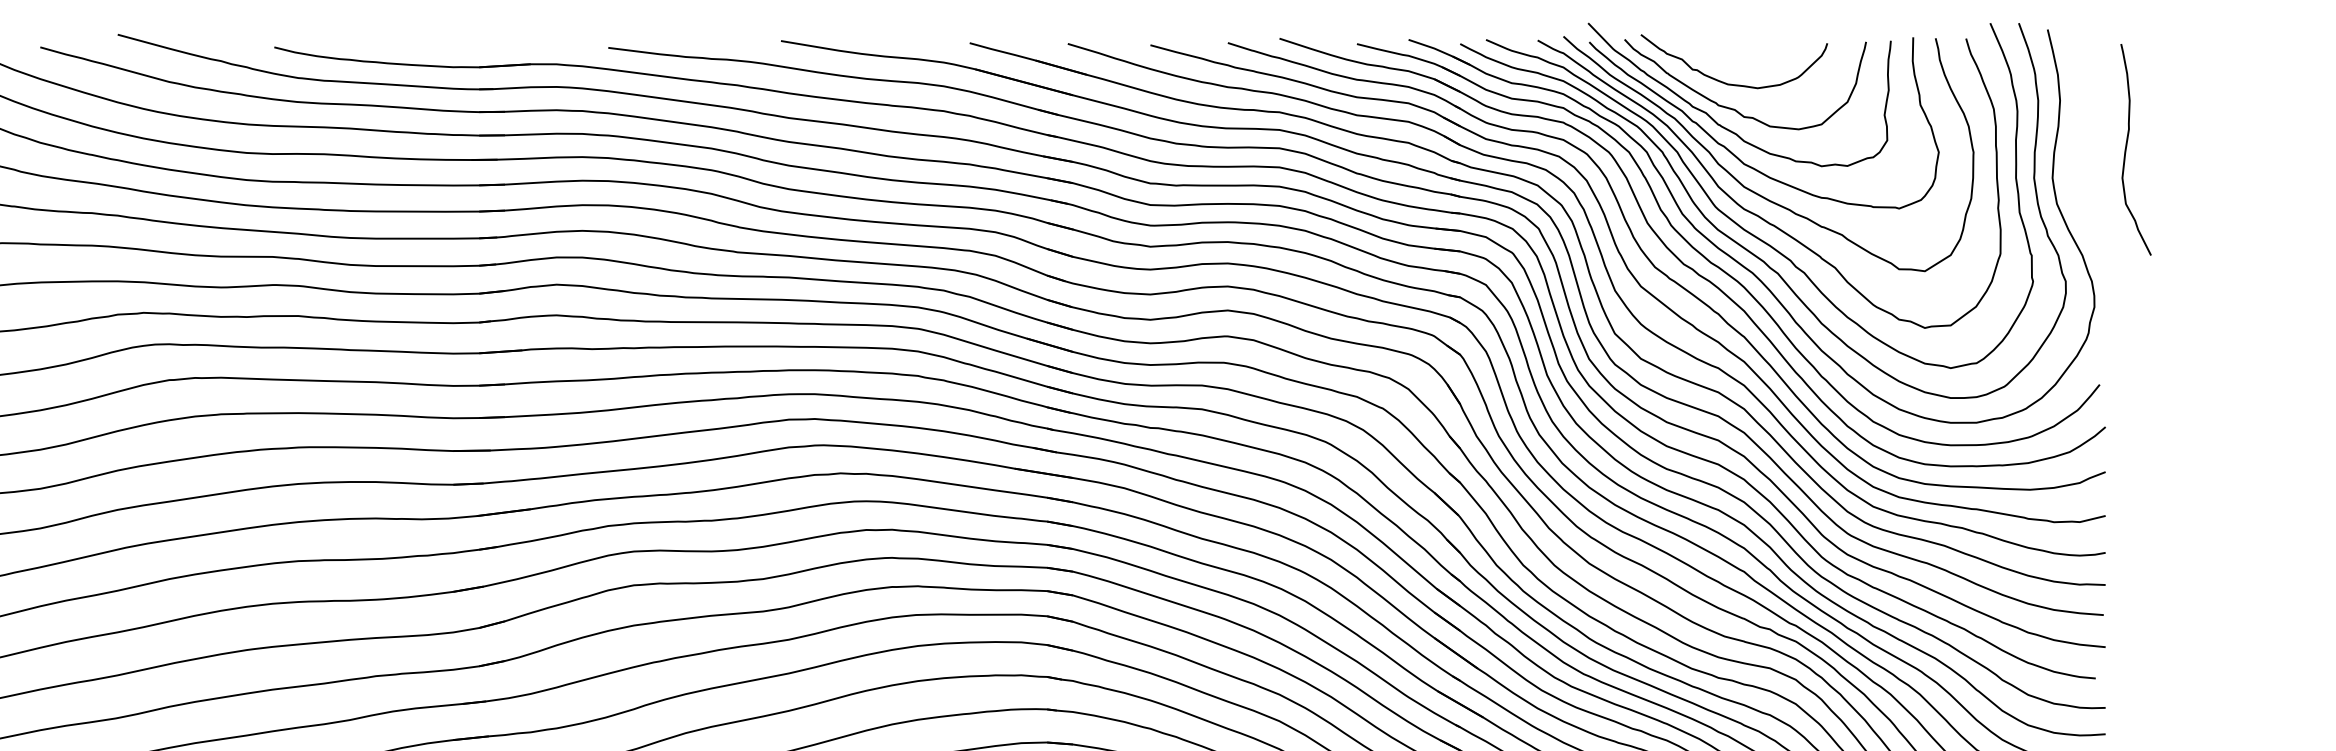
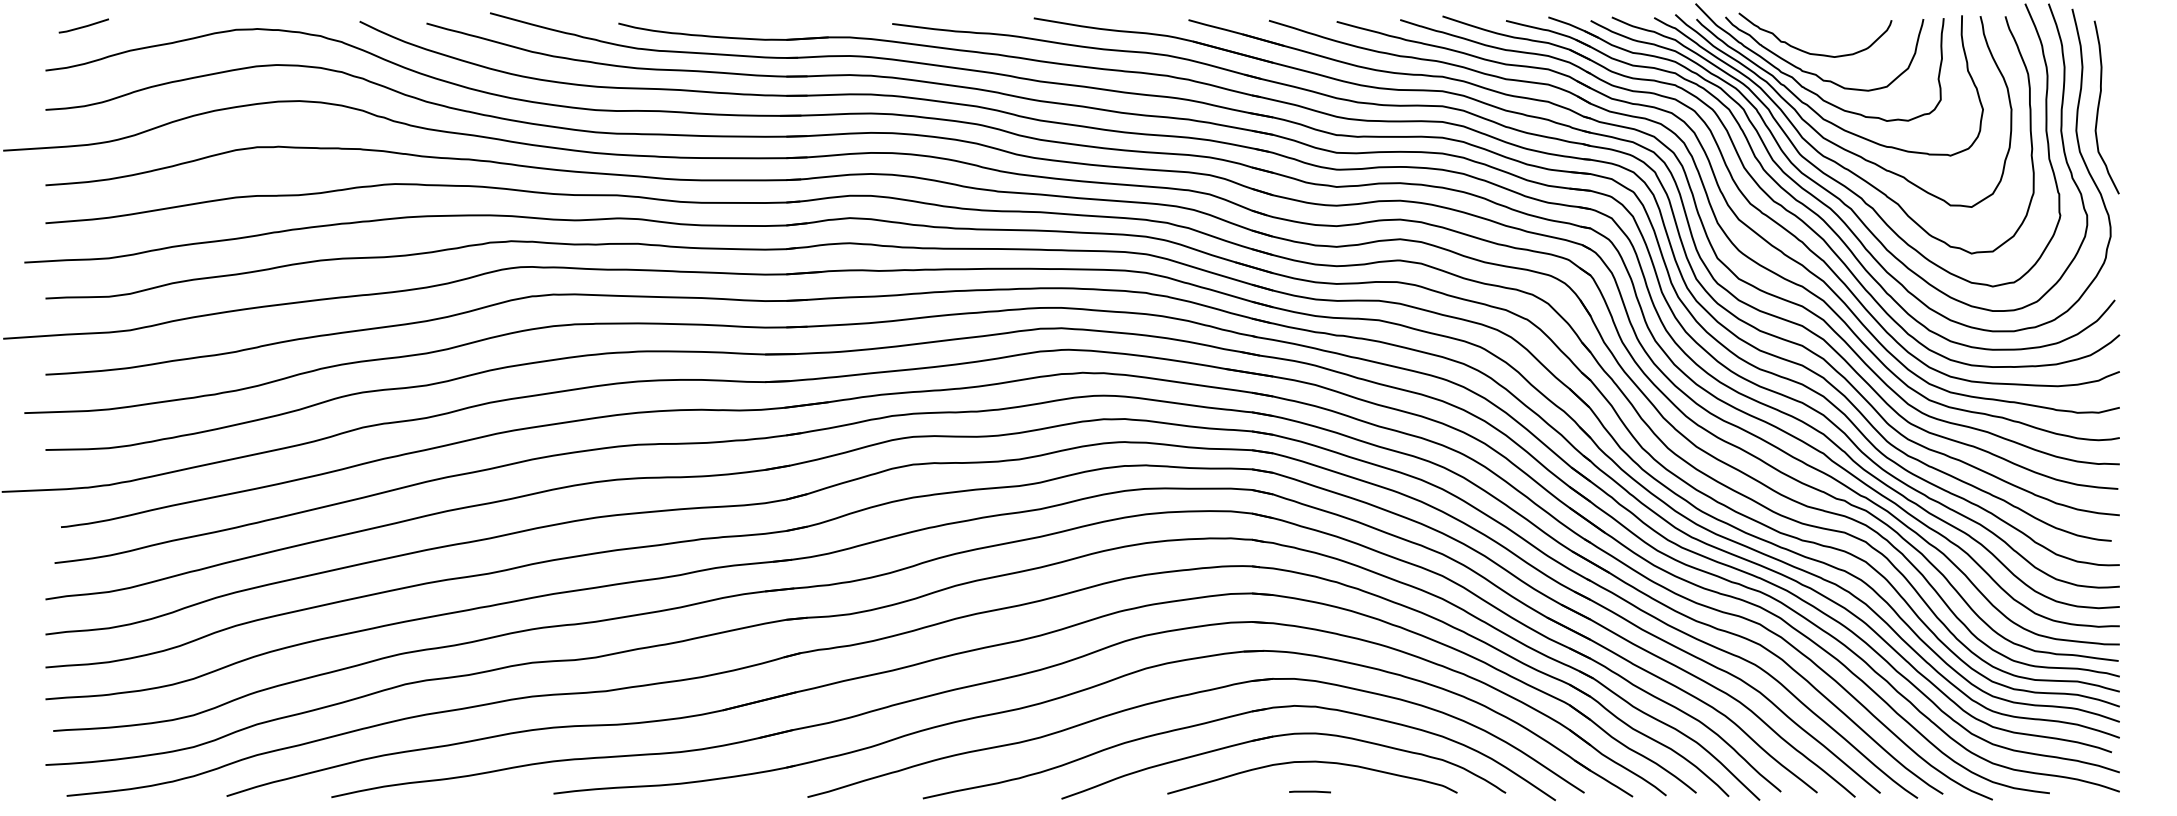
curve: (2127, 149) -> (2099, 107), moved

